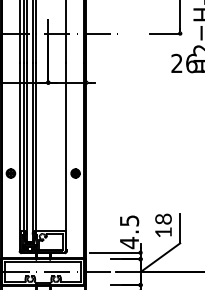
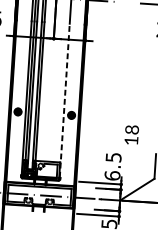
line: (66, 156) -> (64, 100), solid -> dashed
text: (163, 224) -> (131, 134), moved
text: (129, 243) -> (112, 176), 4.5 -> 6.5

